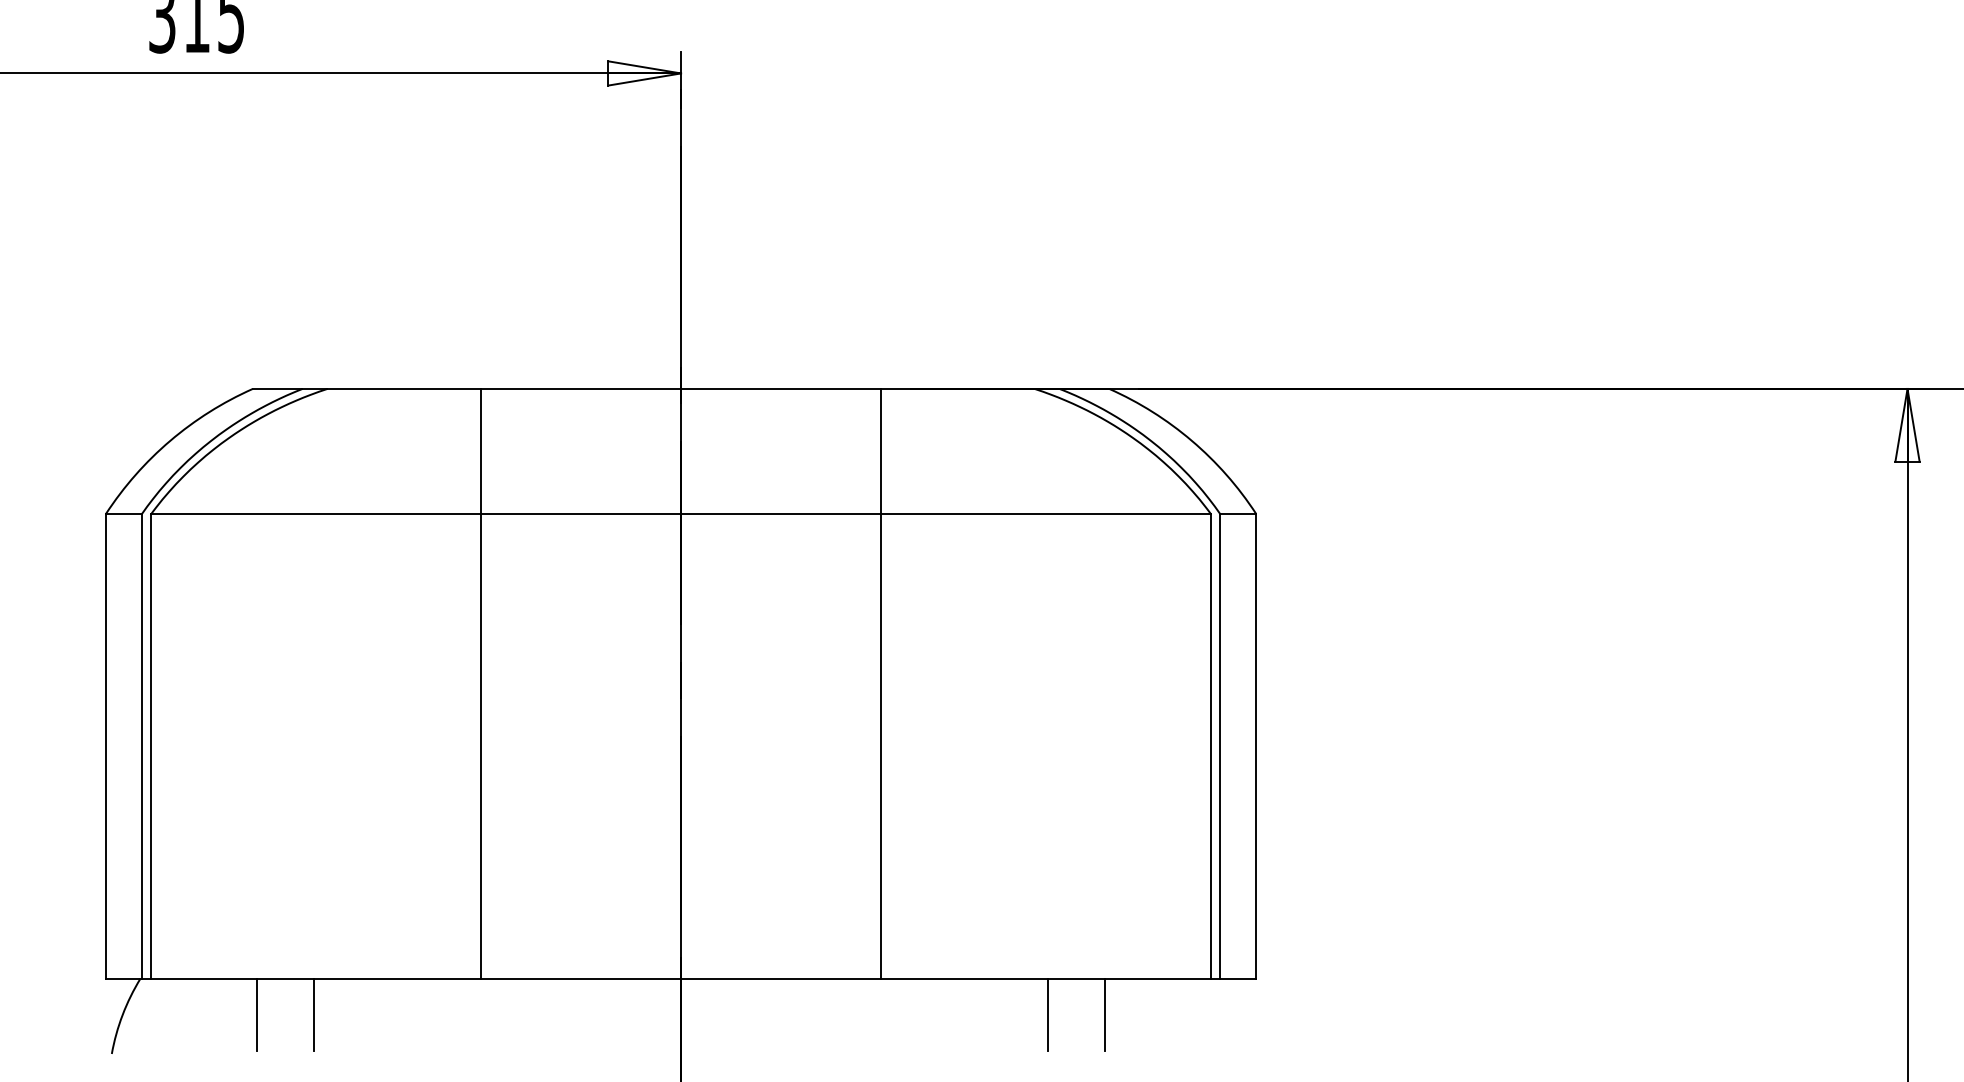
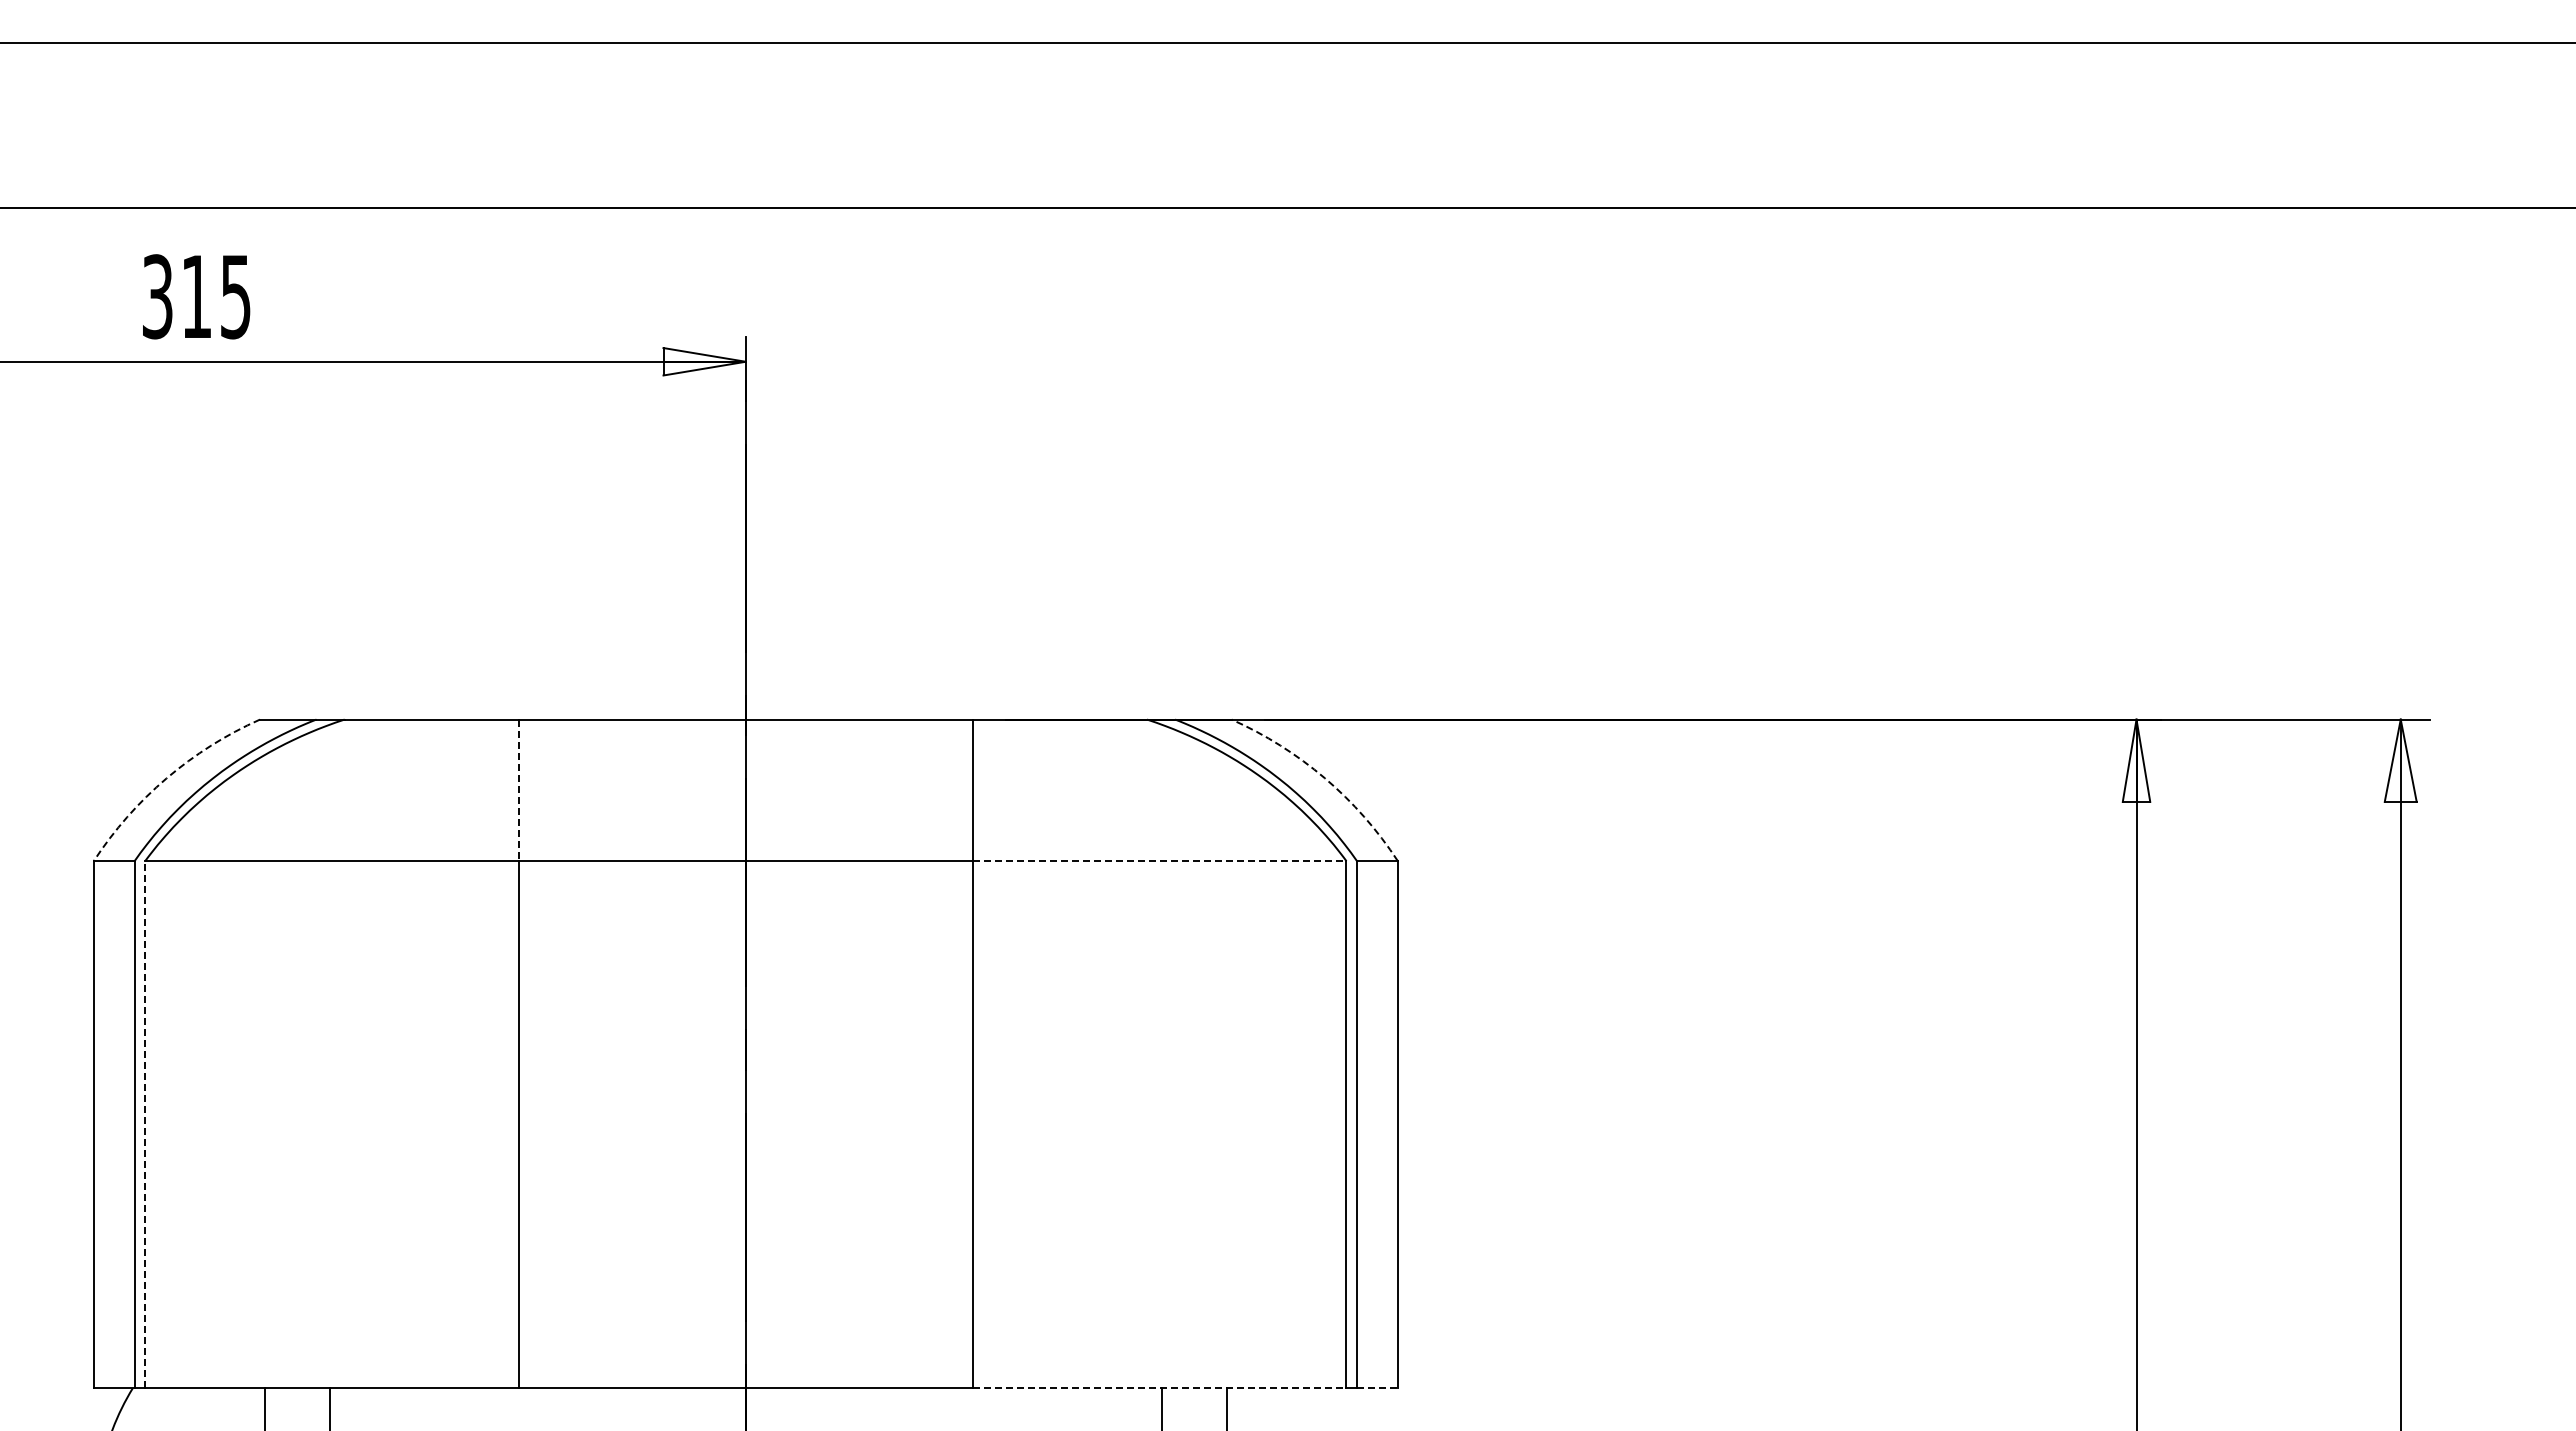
arc: (170, 440) -> (166, 778), solid -> dashed
arc: (1192, 440) -> (1325, 778), solid -> dashed
line: (480, 451) -> (518, 790), solid -> dashed
line: (1045, 514) -> (1159, 861), solid -> dashed
line: (151, 746) -> (145, 1124), solid -> dashed
line: (1045, 978) -> (1159, 1388), solid -> dashed
line: (1238, 978) -> (1377, 1388), solid -> dashed

